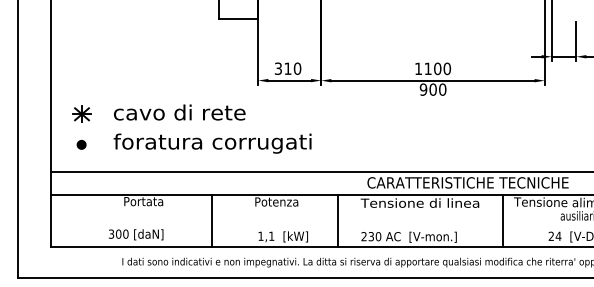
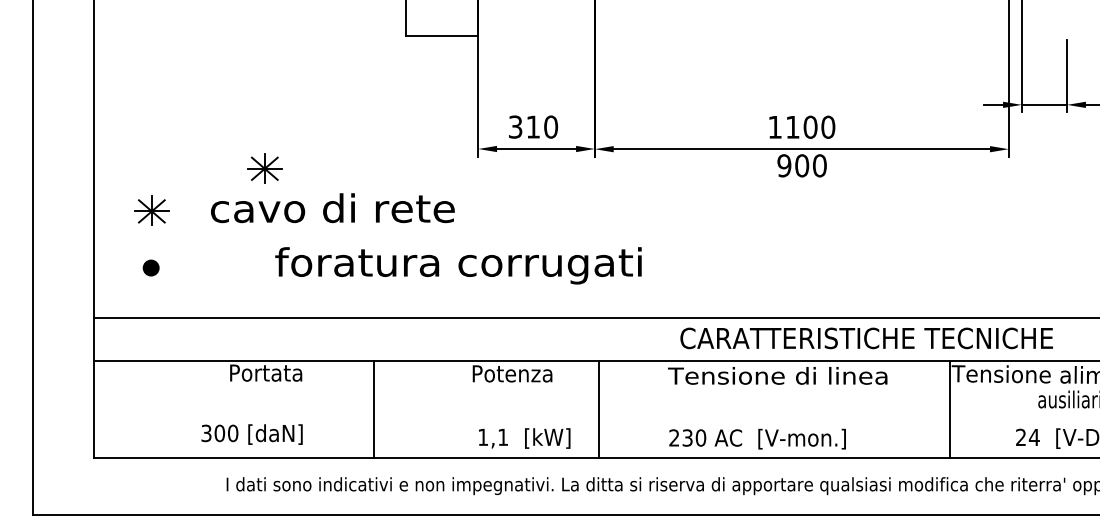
part: (142, 90) -> (263, 167), added
text: (212, 143) -> (458, 265), moved
line: (212, 220) -> (375, 408), moved
line: (338, 220) -> (599, 408), moved
line: (502, 220) -> (949, 408), moved

